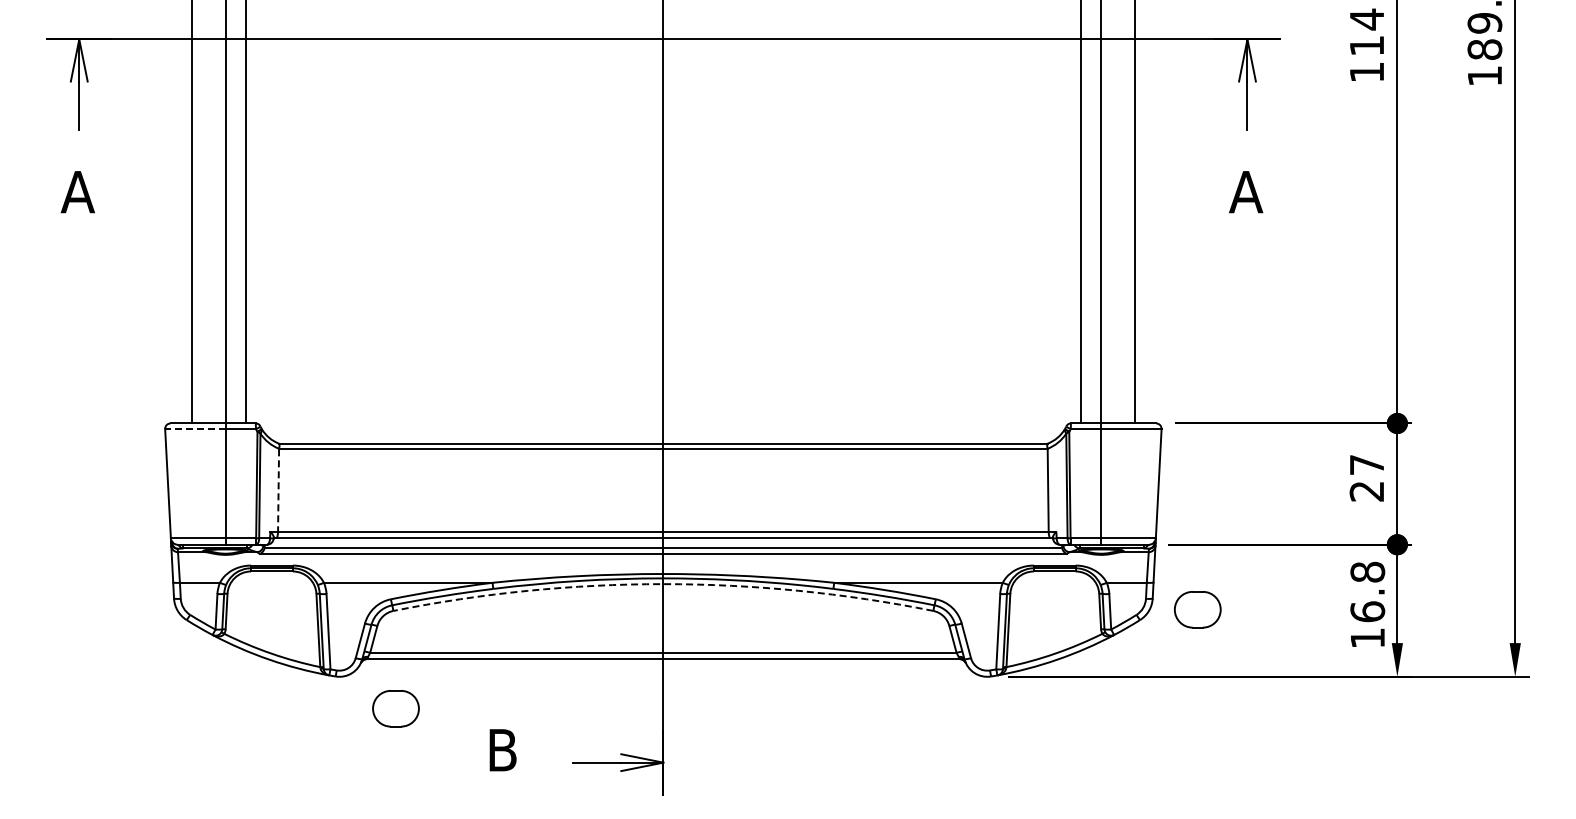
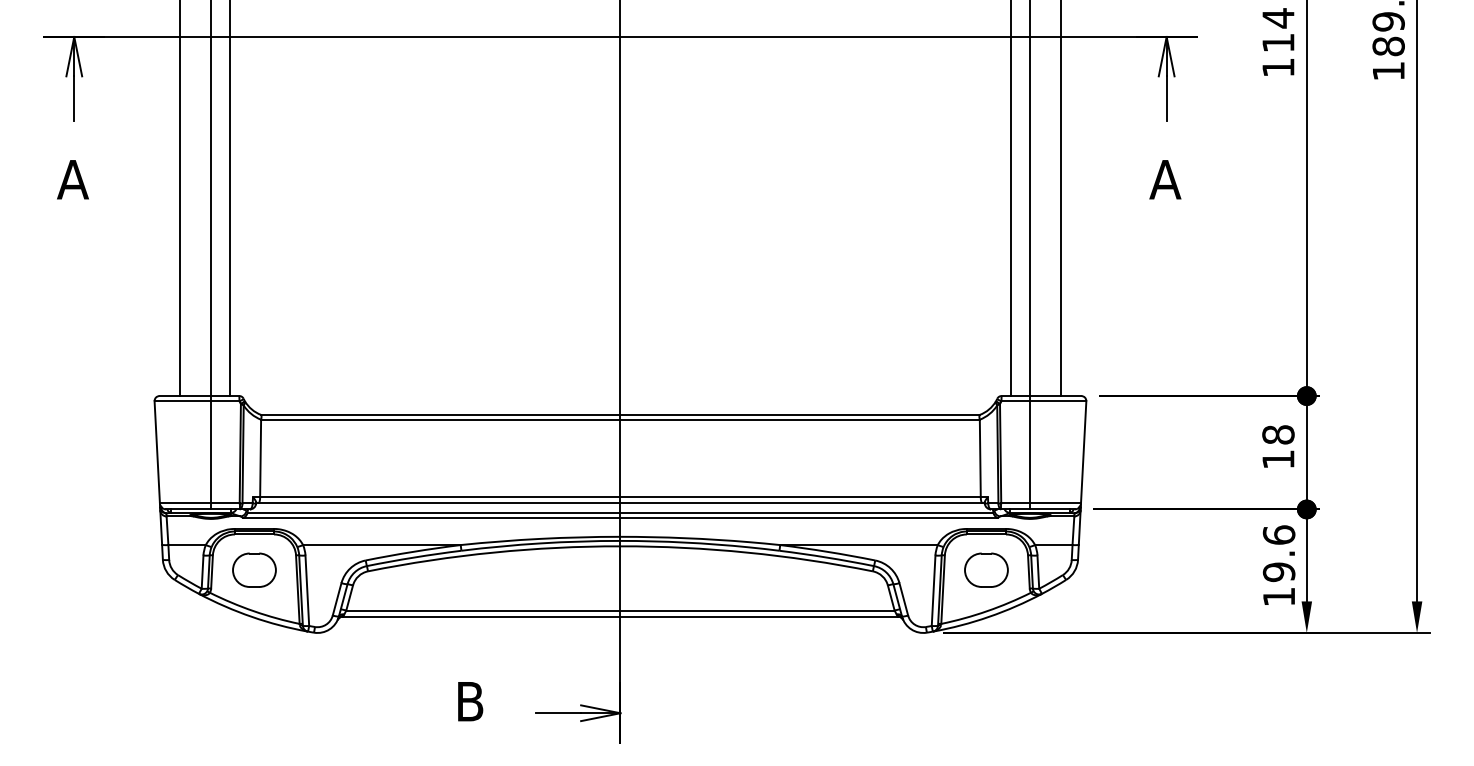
line: (194, 429) -> (182, 401), dashed -> solid
text: (1366, 477) -> (1277, 446), 27 -> 18
line: (278, 490) -> (260, 458), dashed -> solid
arc: (663, 584) -> (620, 546), dashed -> solid
text: (1367, 591) -> (1278, 553), 16.8 -> 19.6
part: (1197, 609) -> (986, 570), moved
part: (395, 708) -> (254, 570), moved

